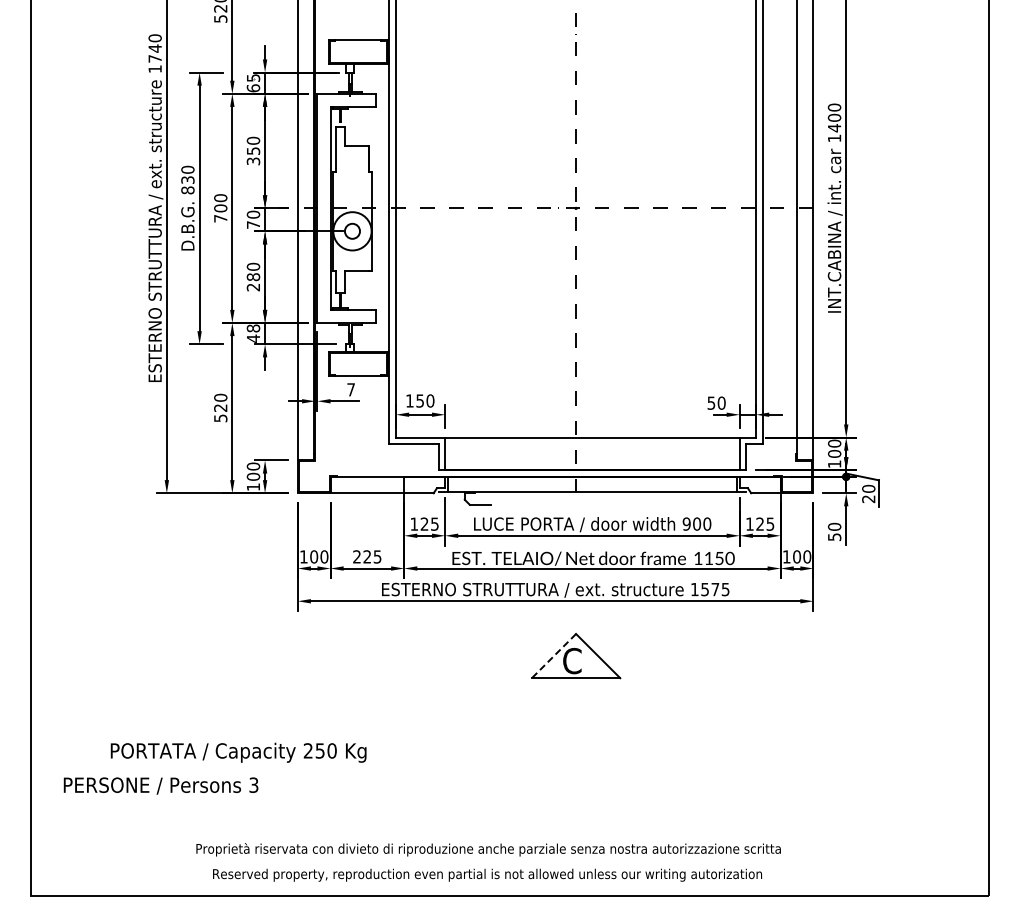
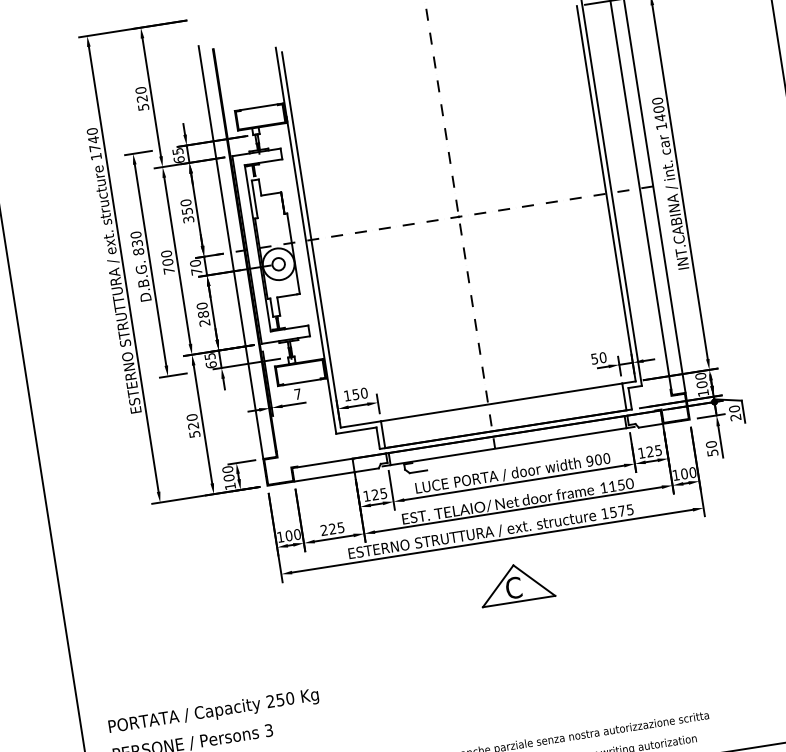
text: (253, 333) -> (210, 360), 48 -> 65
line: (553, 656) -> (497, 586), dashed -> solid
text: (238, 752) -> (213, 711), moved

